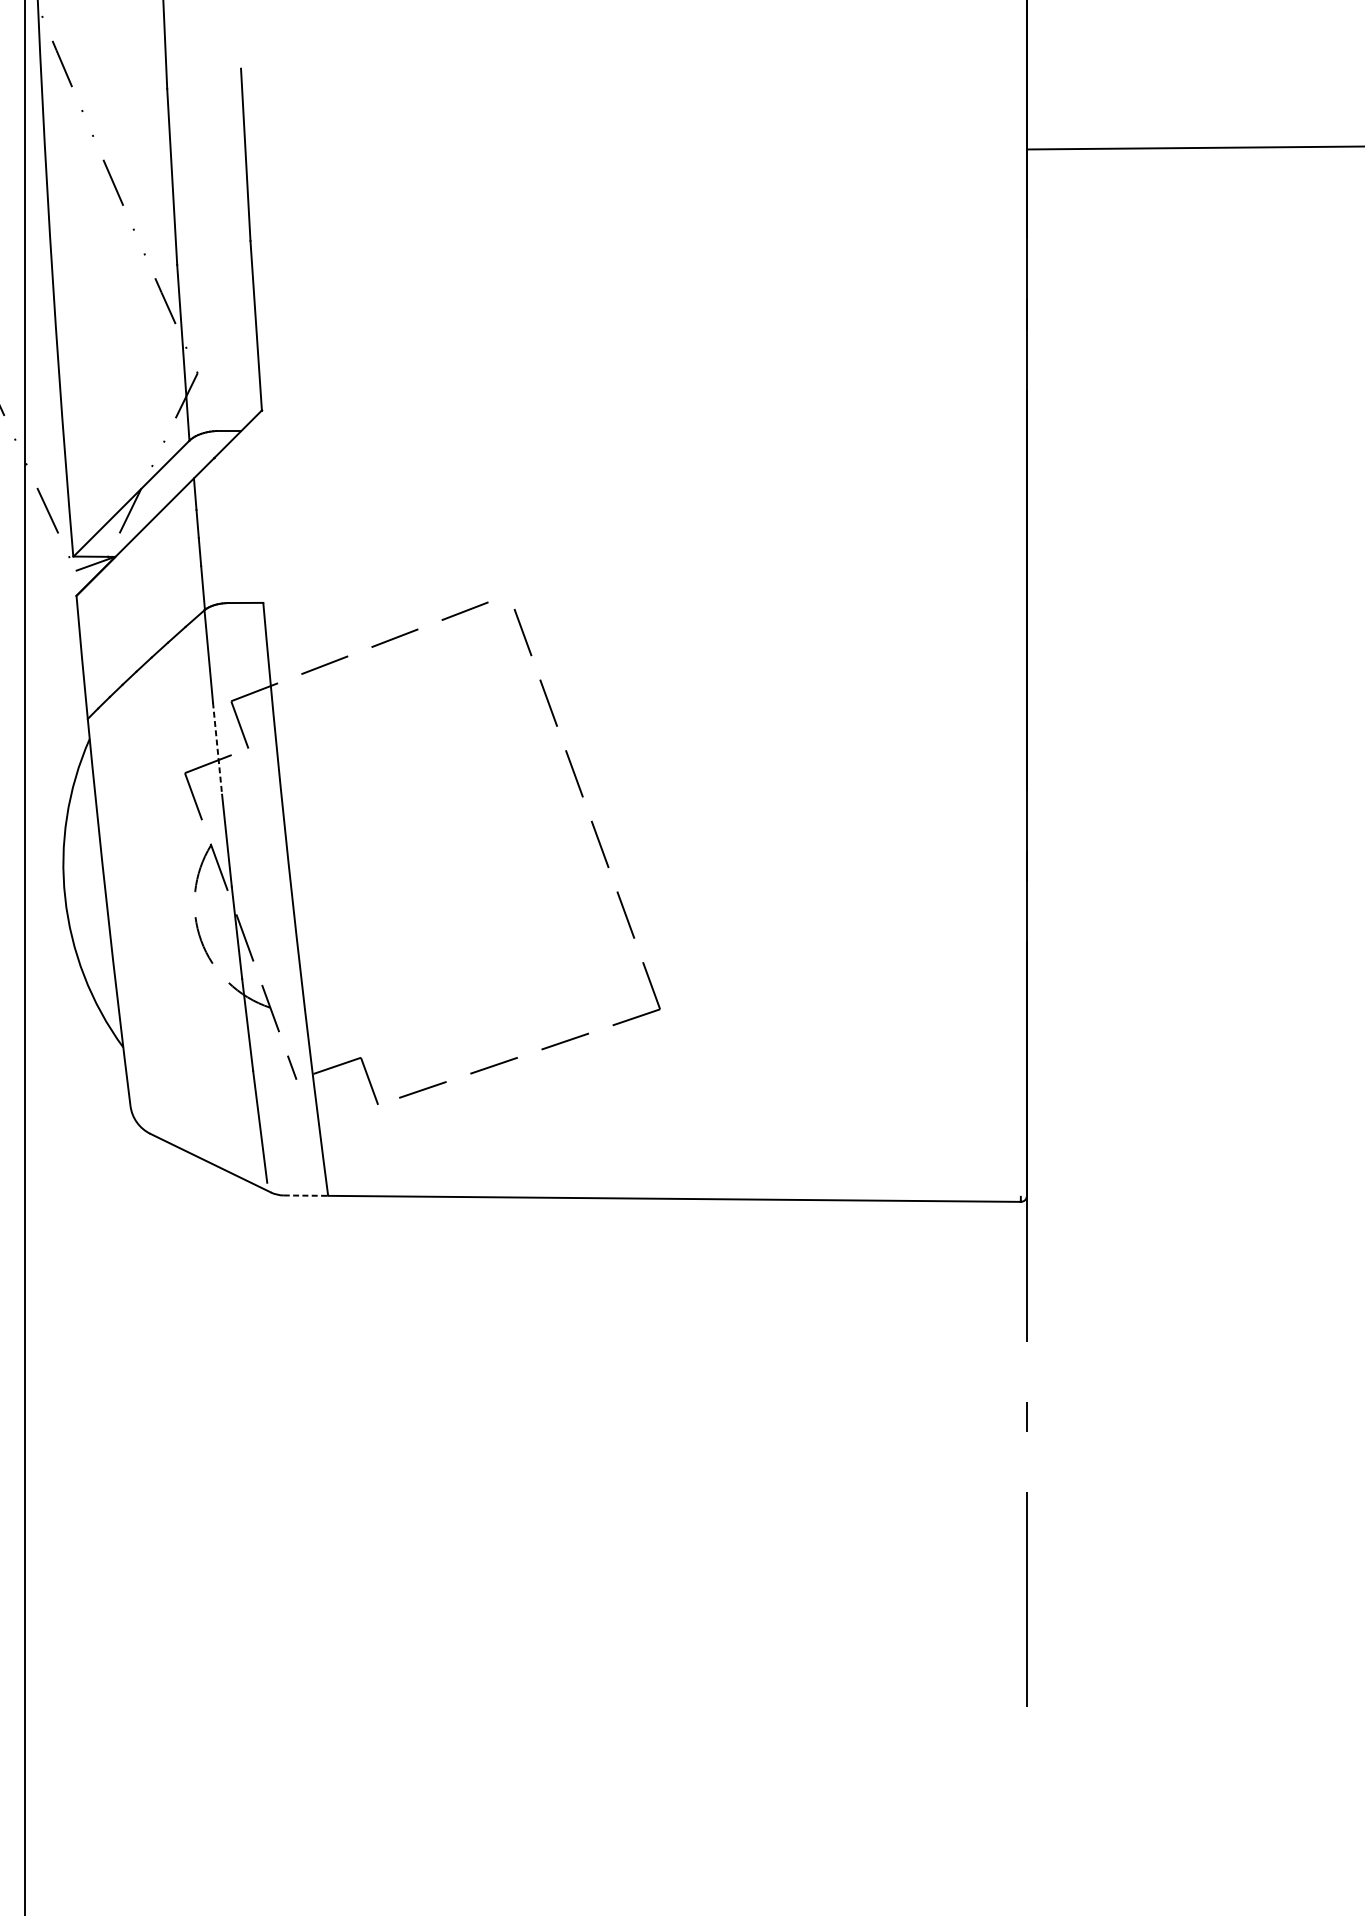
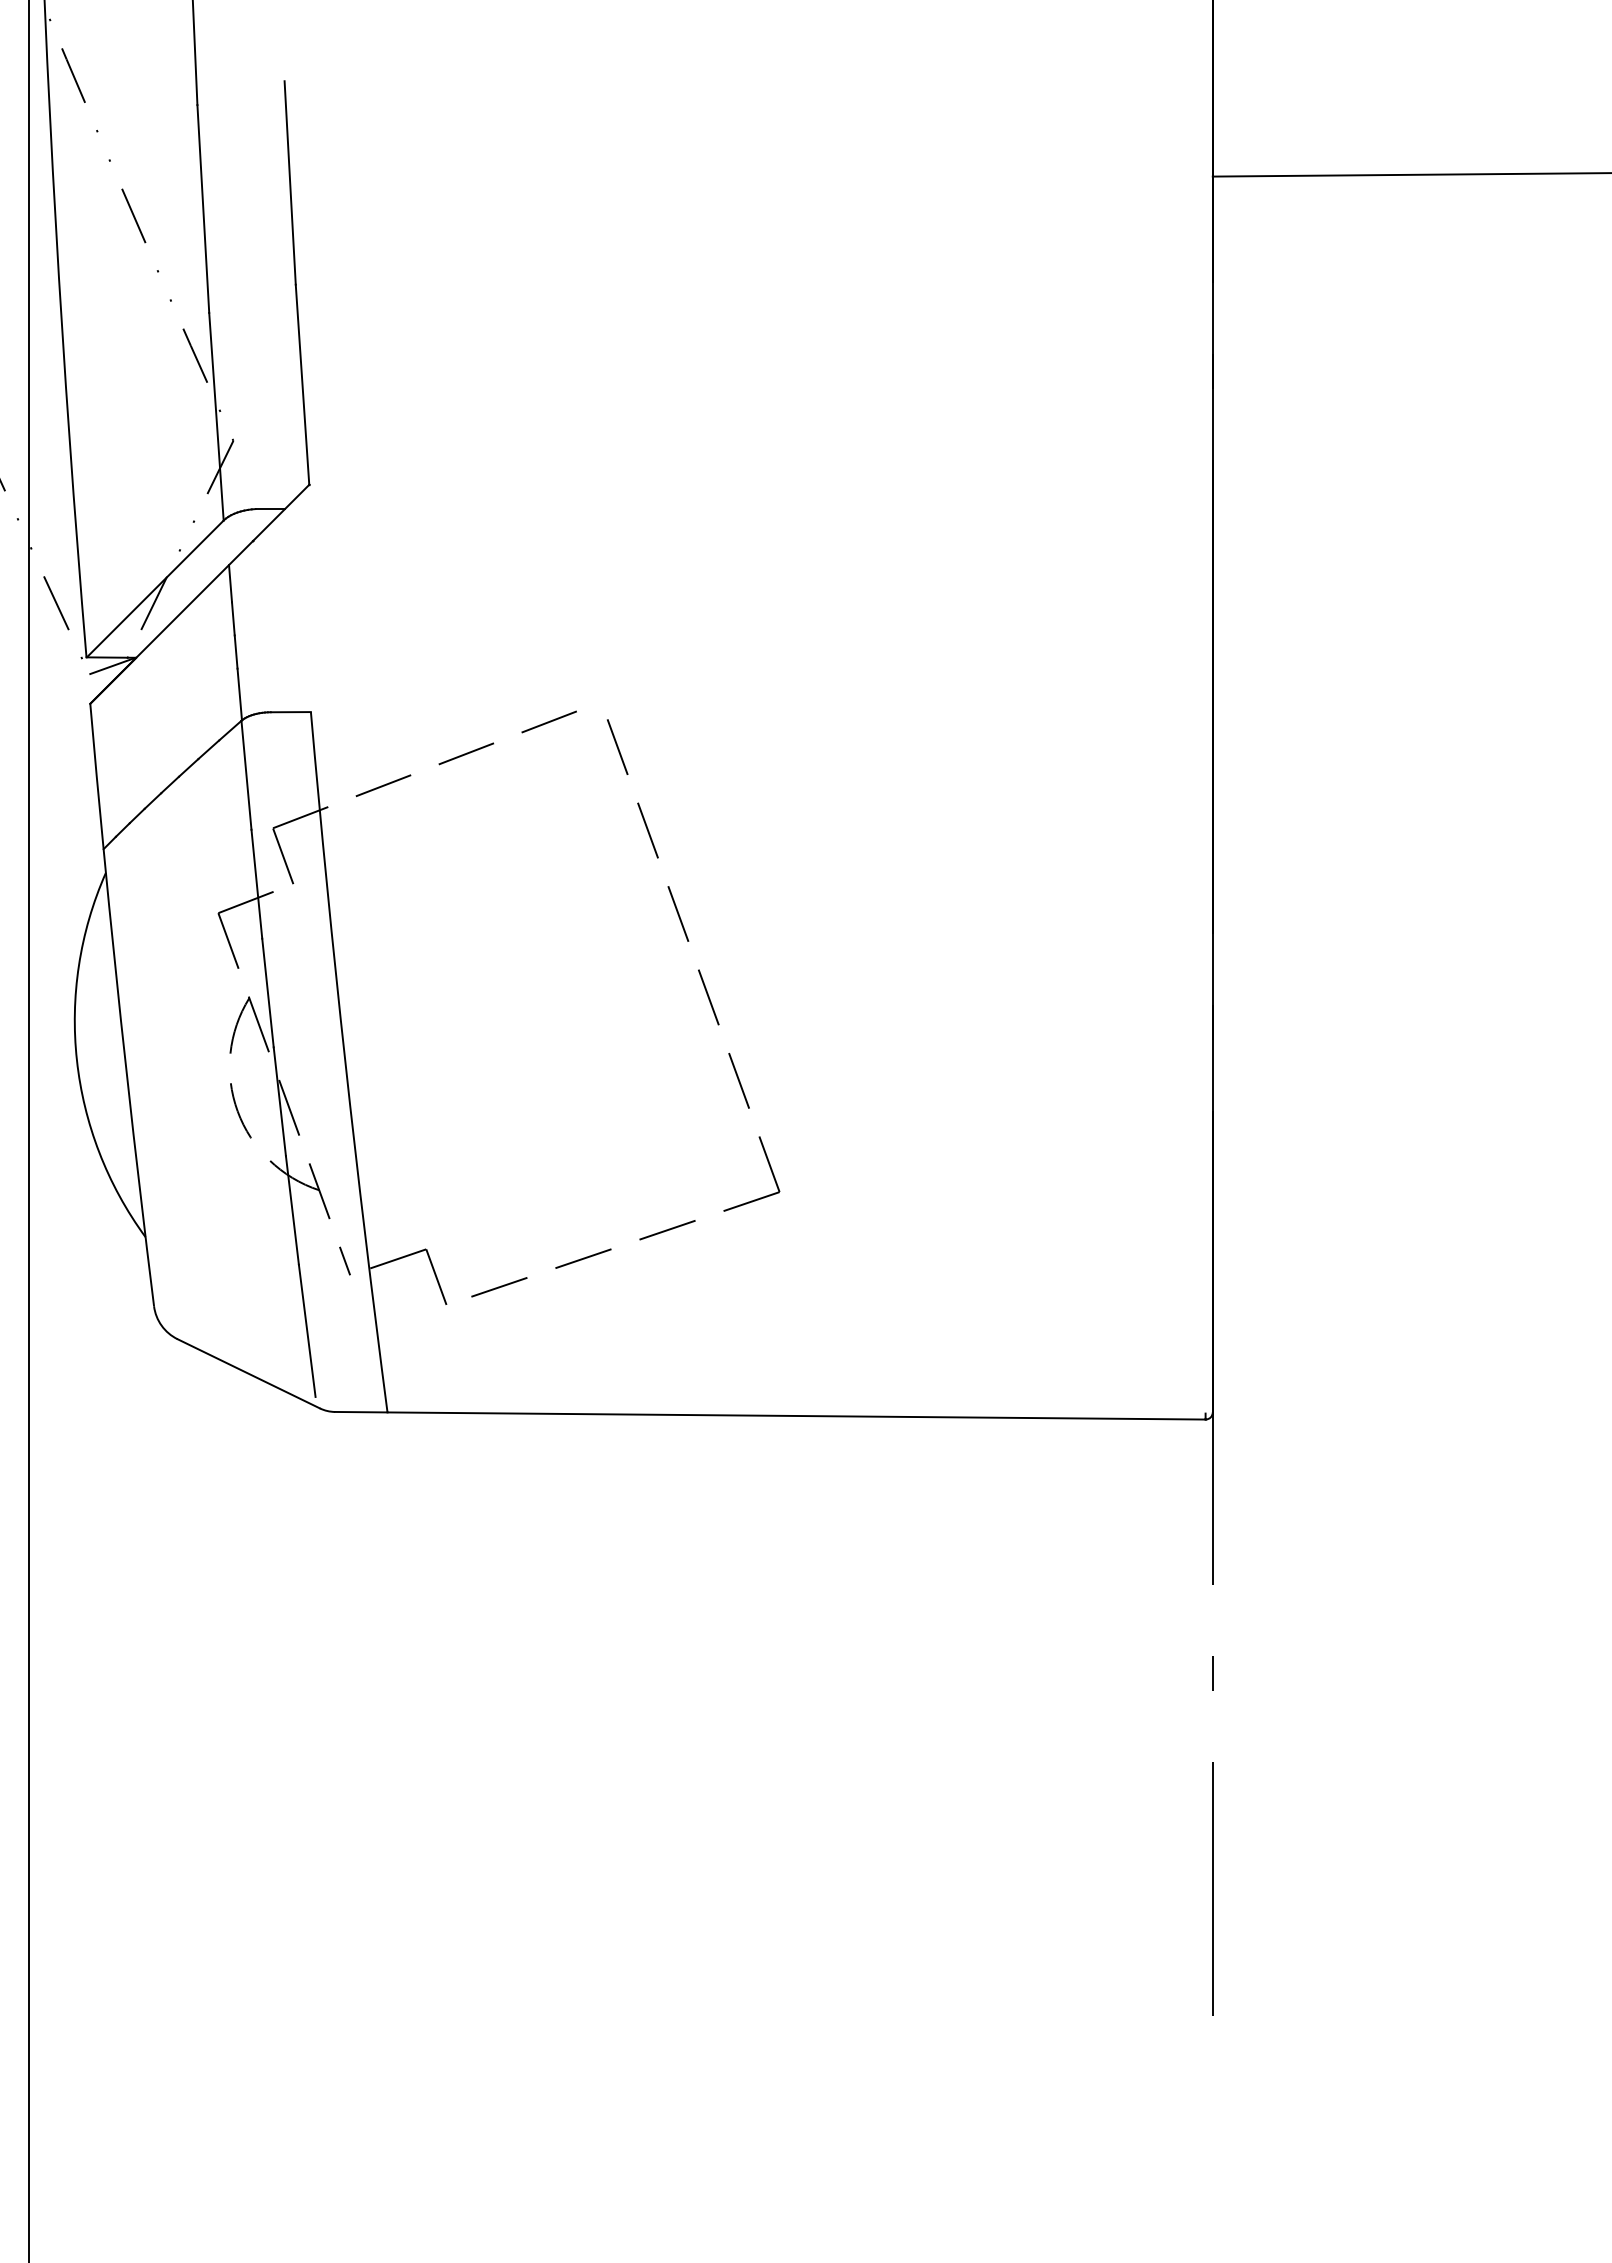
line: (217, 748) -> (256, 884), dashed -> solid
line: (306, 1195) -> (361, 1412), dashed -> solid

